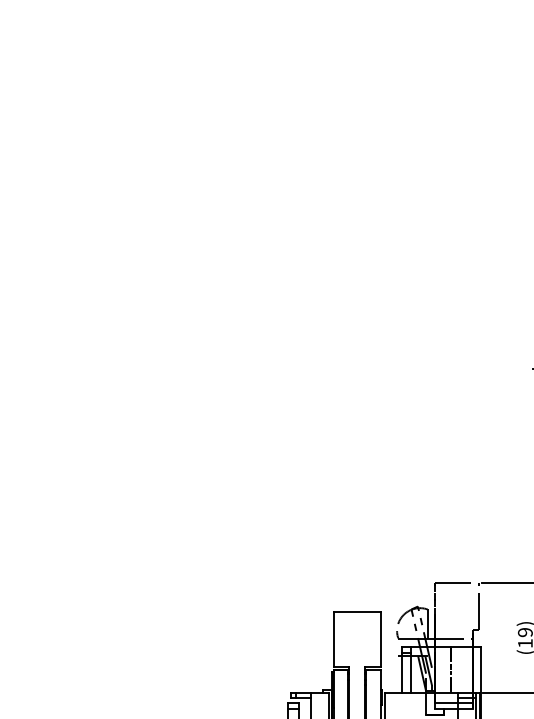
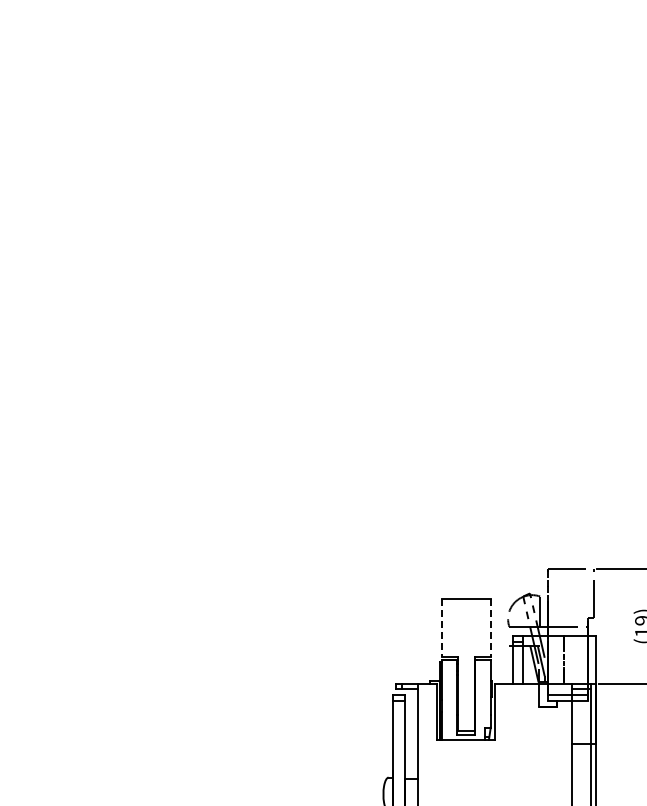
line: (333, 639) -> (441, 628), solid -> dashed
line: (380, 639) -> (490, 628), solid -> dashed

